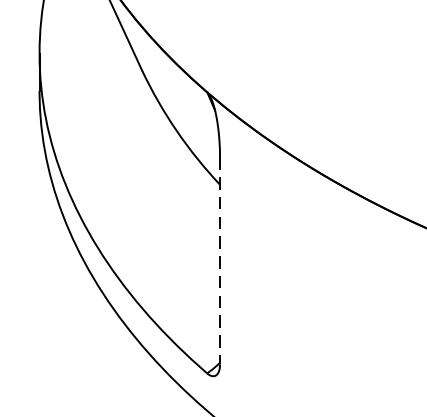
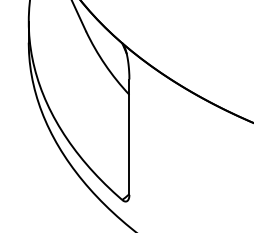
line: (220, 261) -> (129, 137), dashed -> solid

